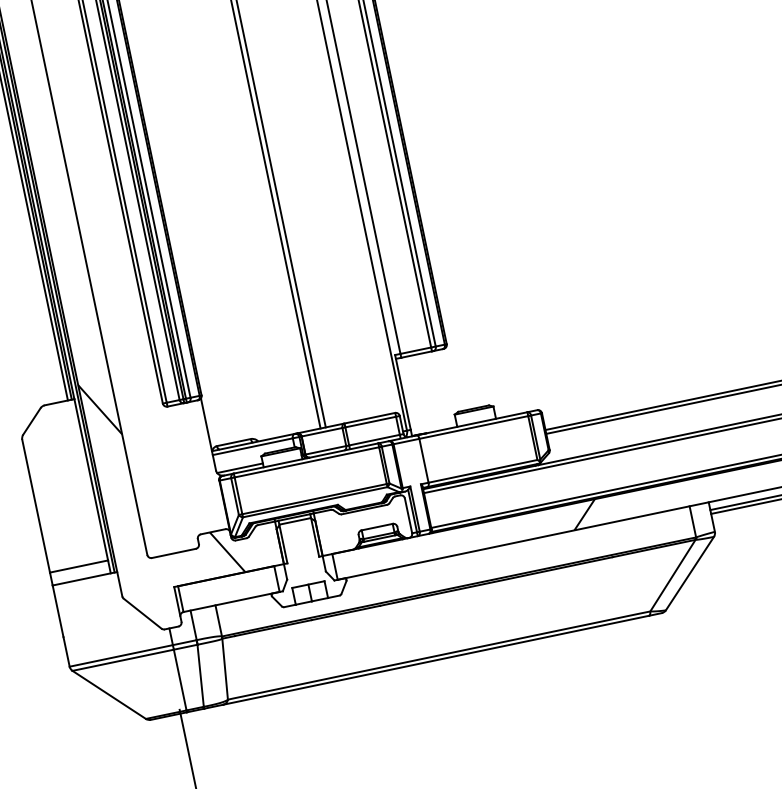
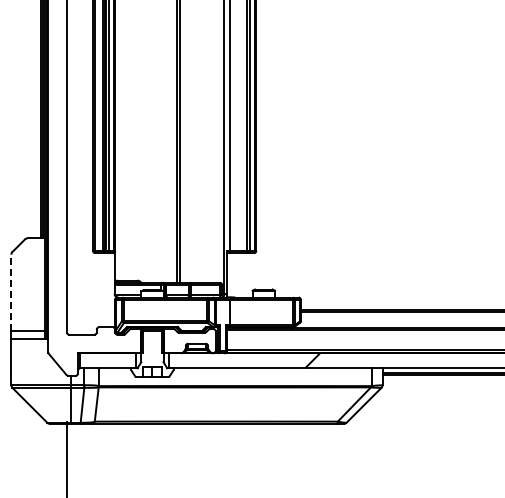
hatch: (161, 479) -> (83, 292), removed
line: (36, 505) -> (11, 292), solid -> dashed

